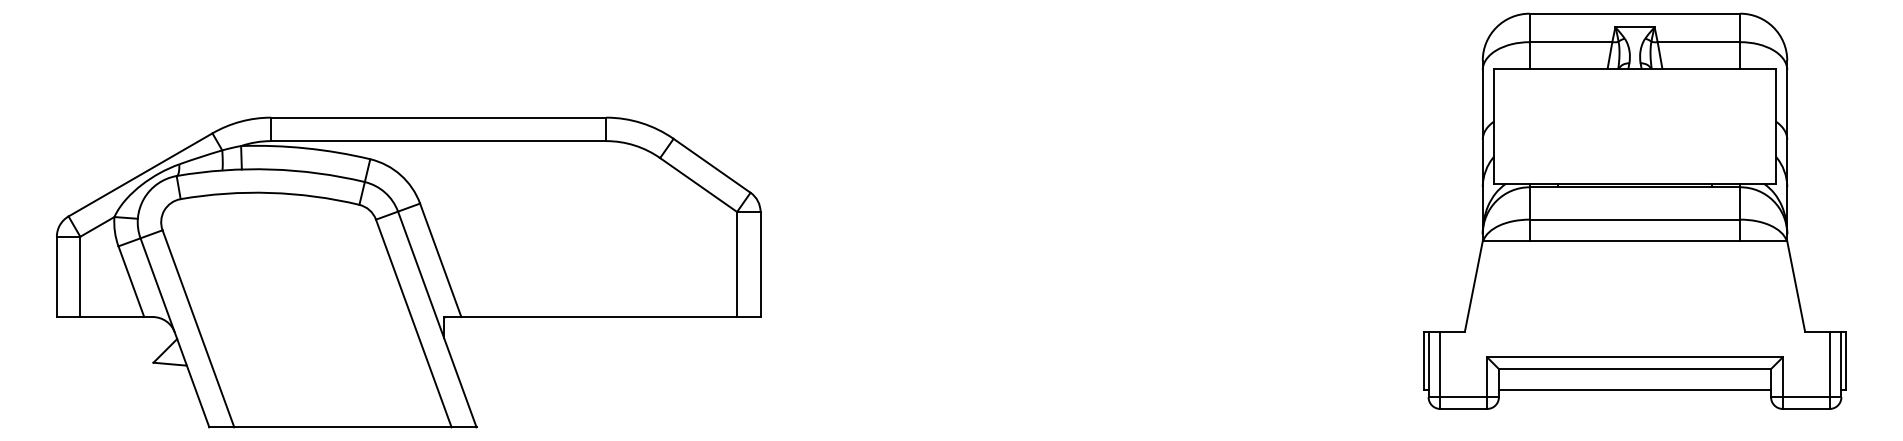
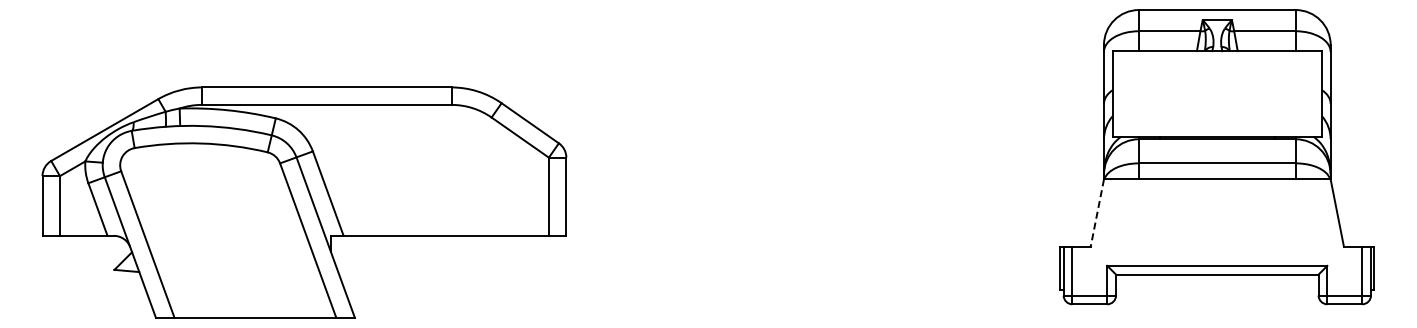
line: (1474, 286) -> (1097, 213), solid -> dashed
line: (1635, 390) -> (1217, 290), removed

